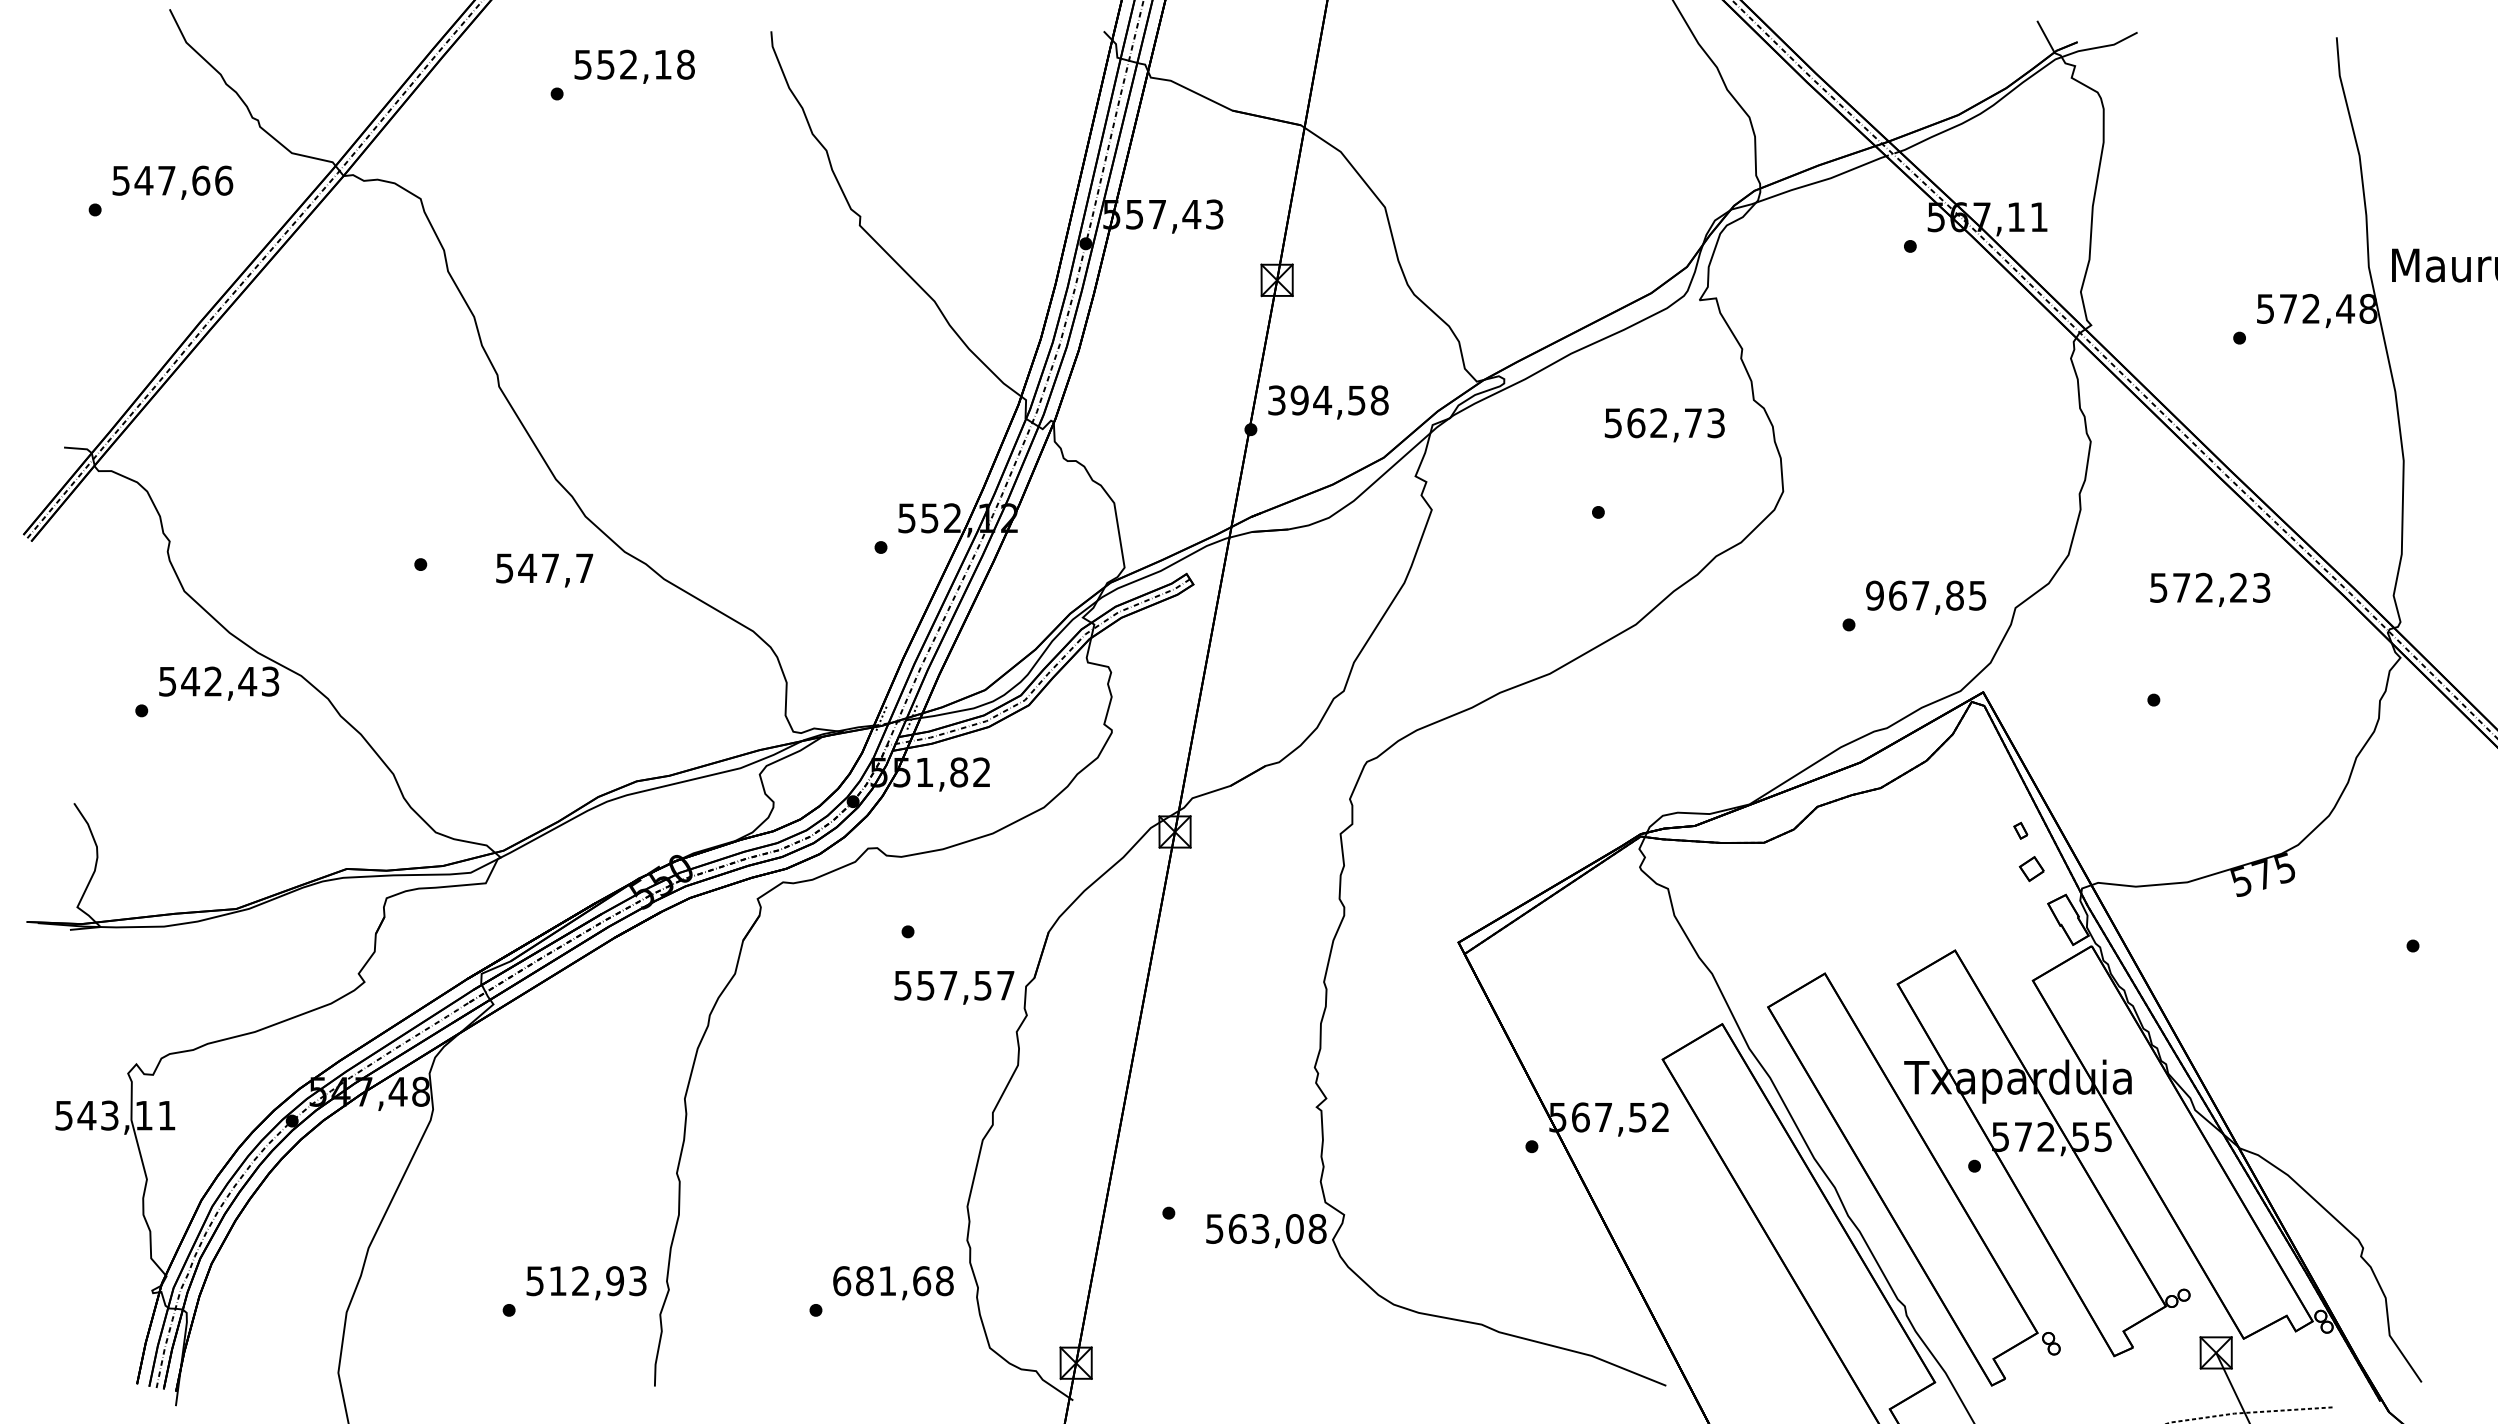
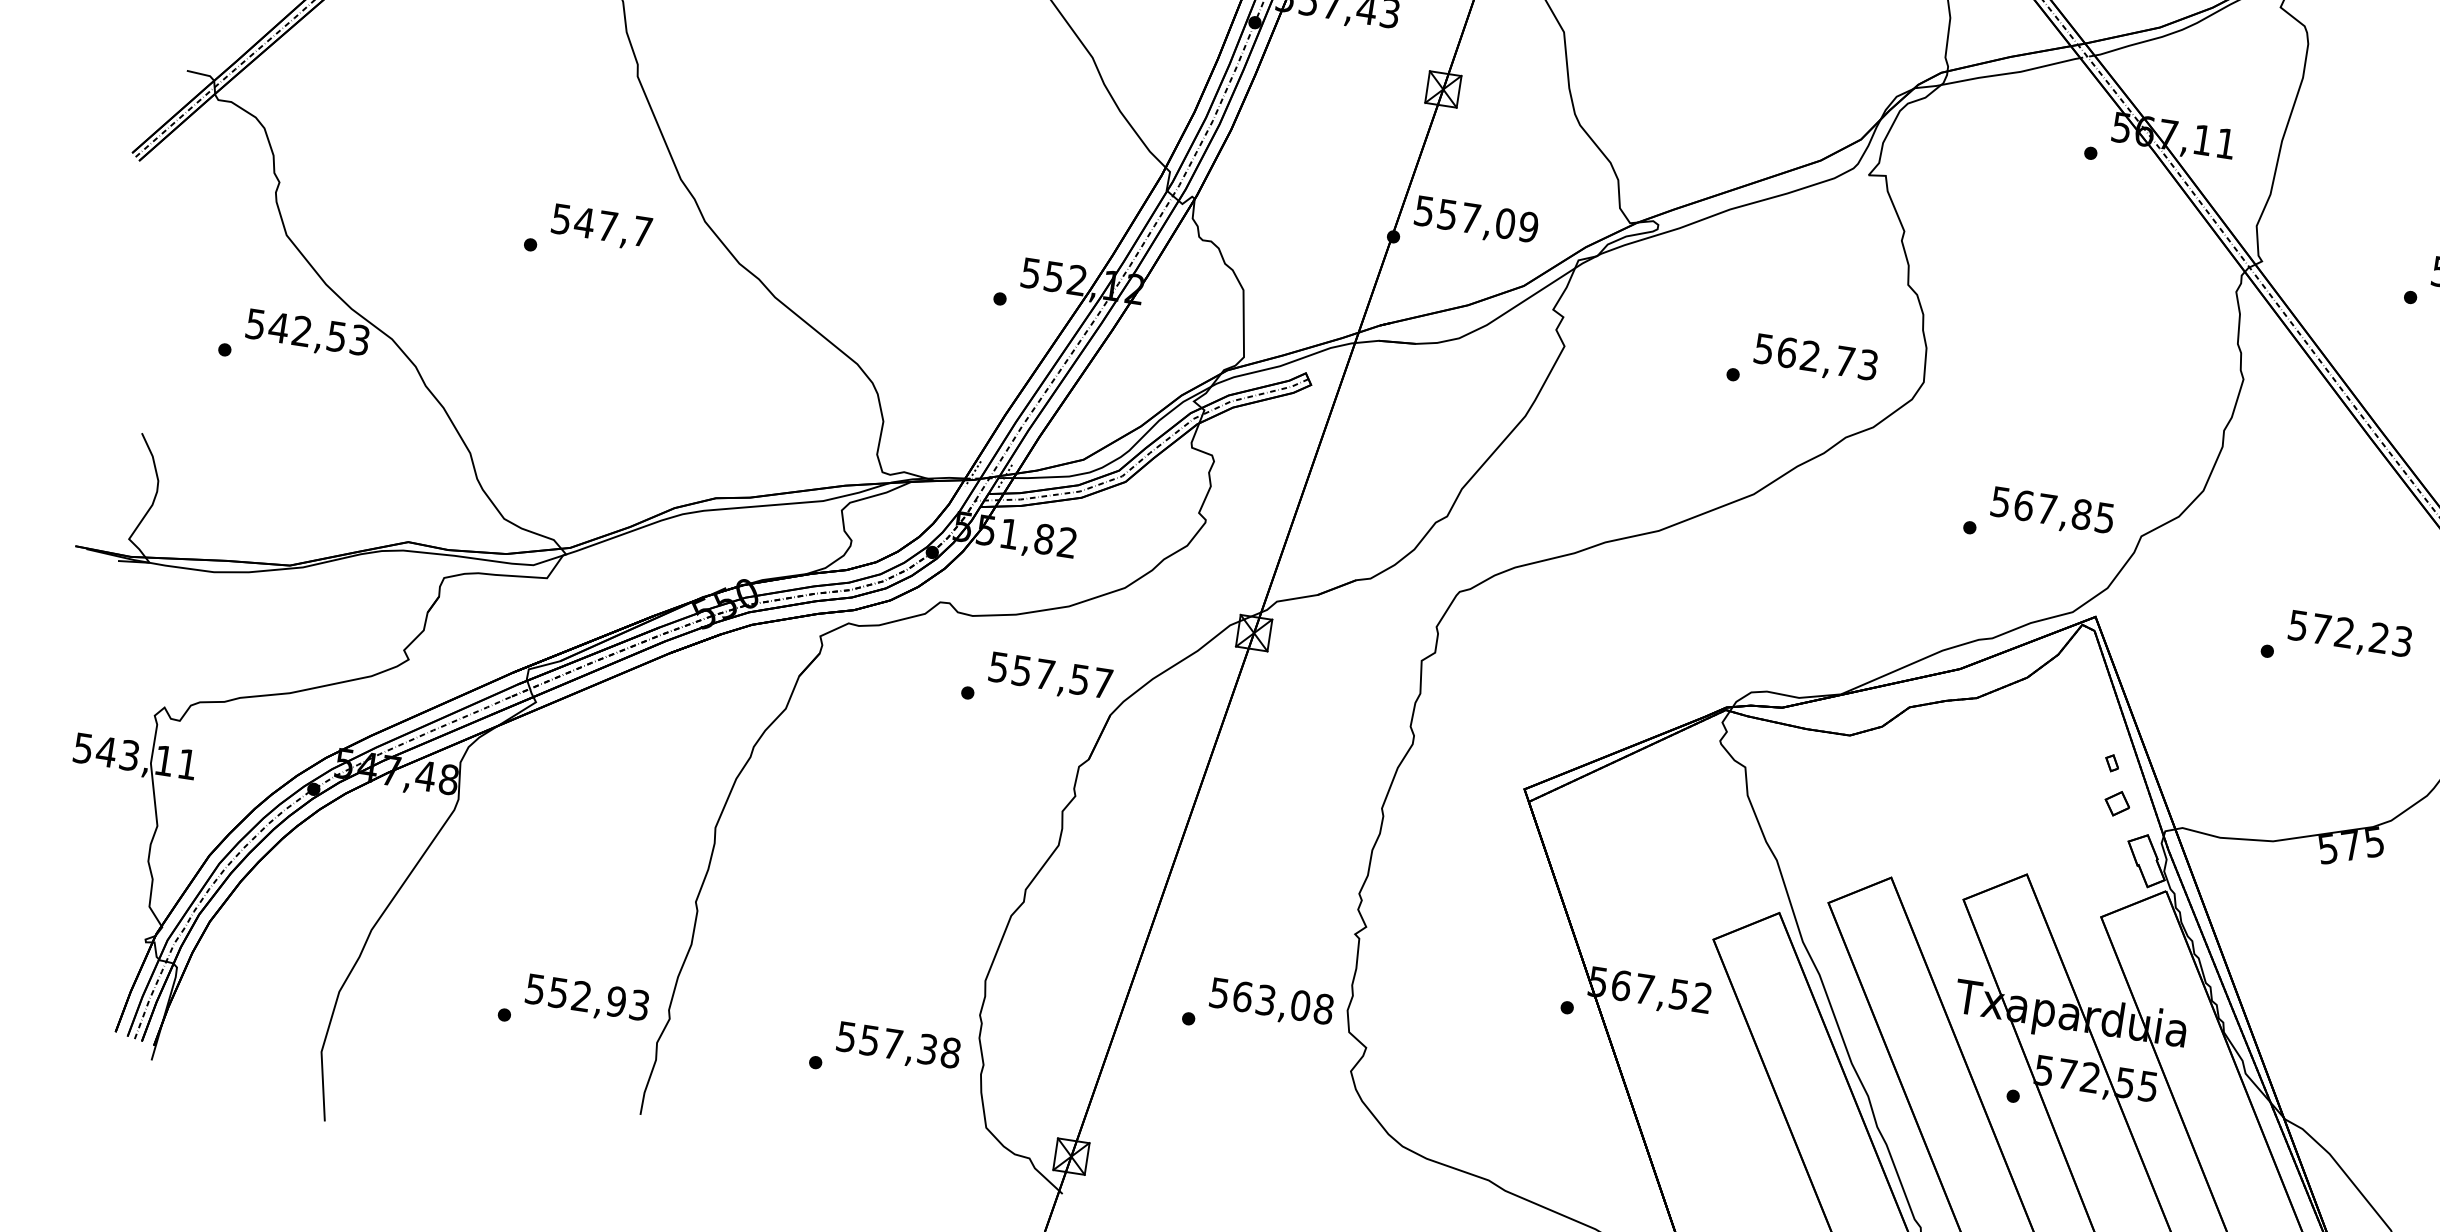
text: (1328, 400) -> (1476, 219), 394,58 -> 557,09
text: (1664, 425) -> (1815, 359), moved
text: (544, 570) -> (601, 227), moved
text: (2210, 589) -> (2350, 635), moved
text: (1874, 595) -> (2000, 501), 967,85 -> 567,85
text: (247, 681) -> (336, 336), 542,43 -> 542,53
text: (954, 987) -> (1050, 677), moved
text: (1266, 1231) -> (1271, 1003), moved
text: (557, 1281) -> (557, 993), 512,93 -> 552,93
text: (882, 1281) -> (887, 1043), 681,68 -> 557,38

